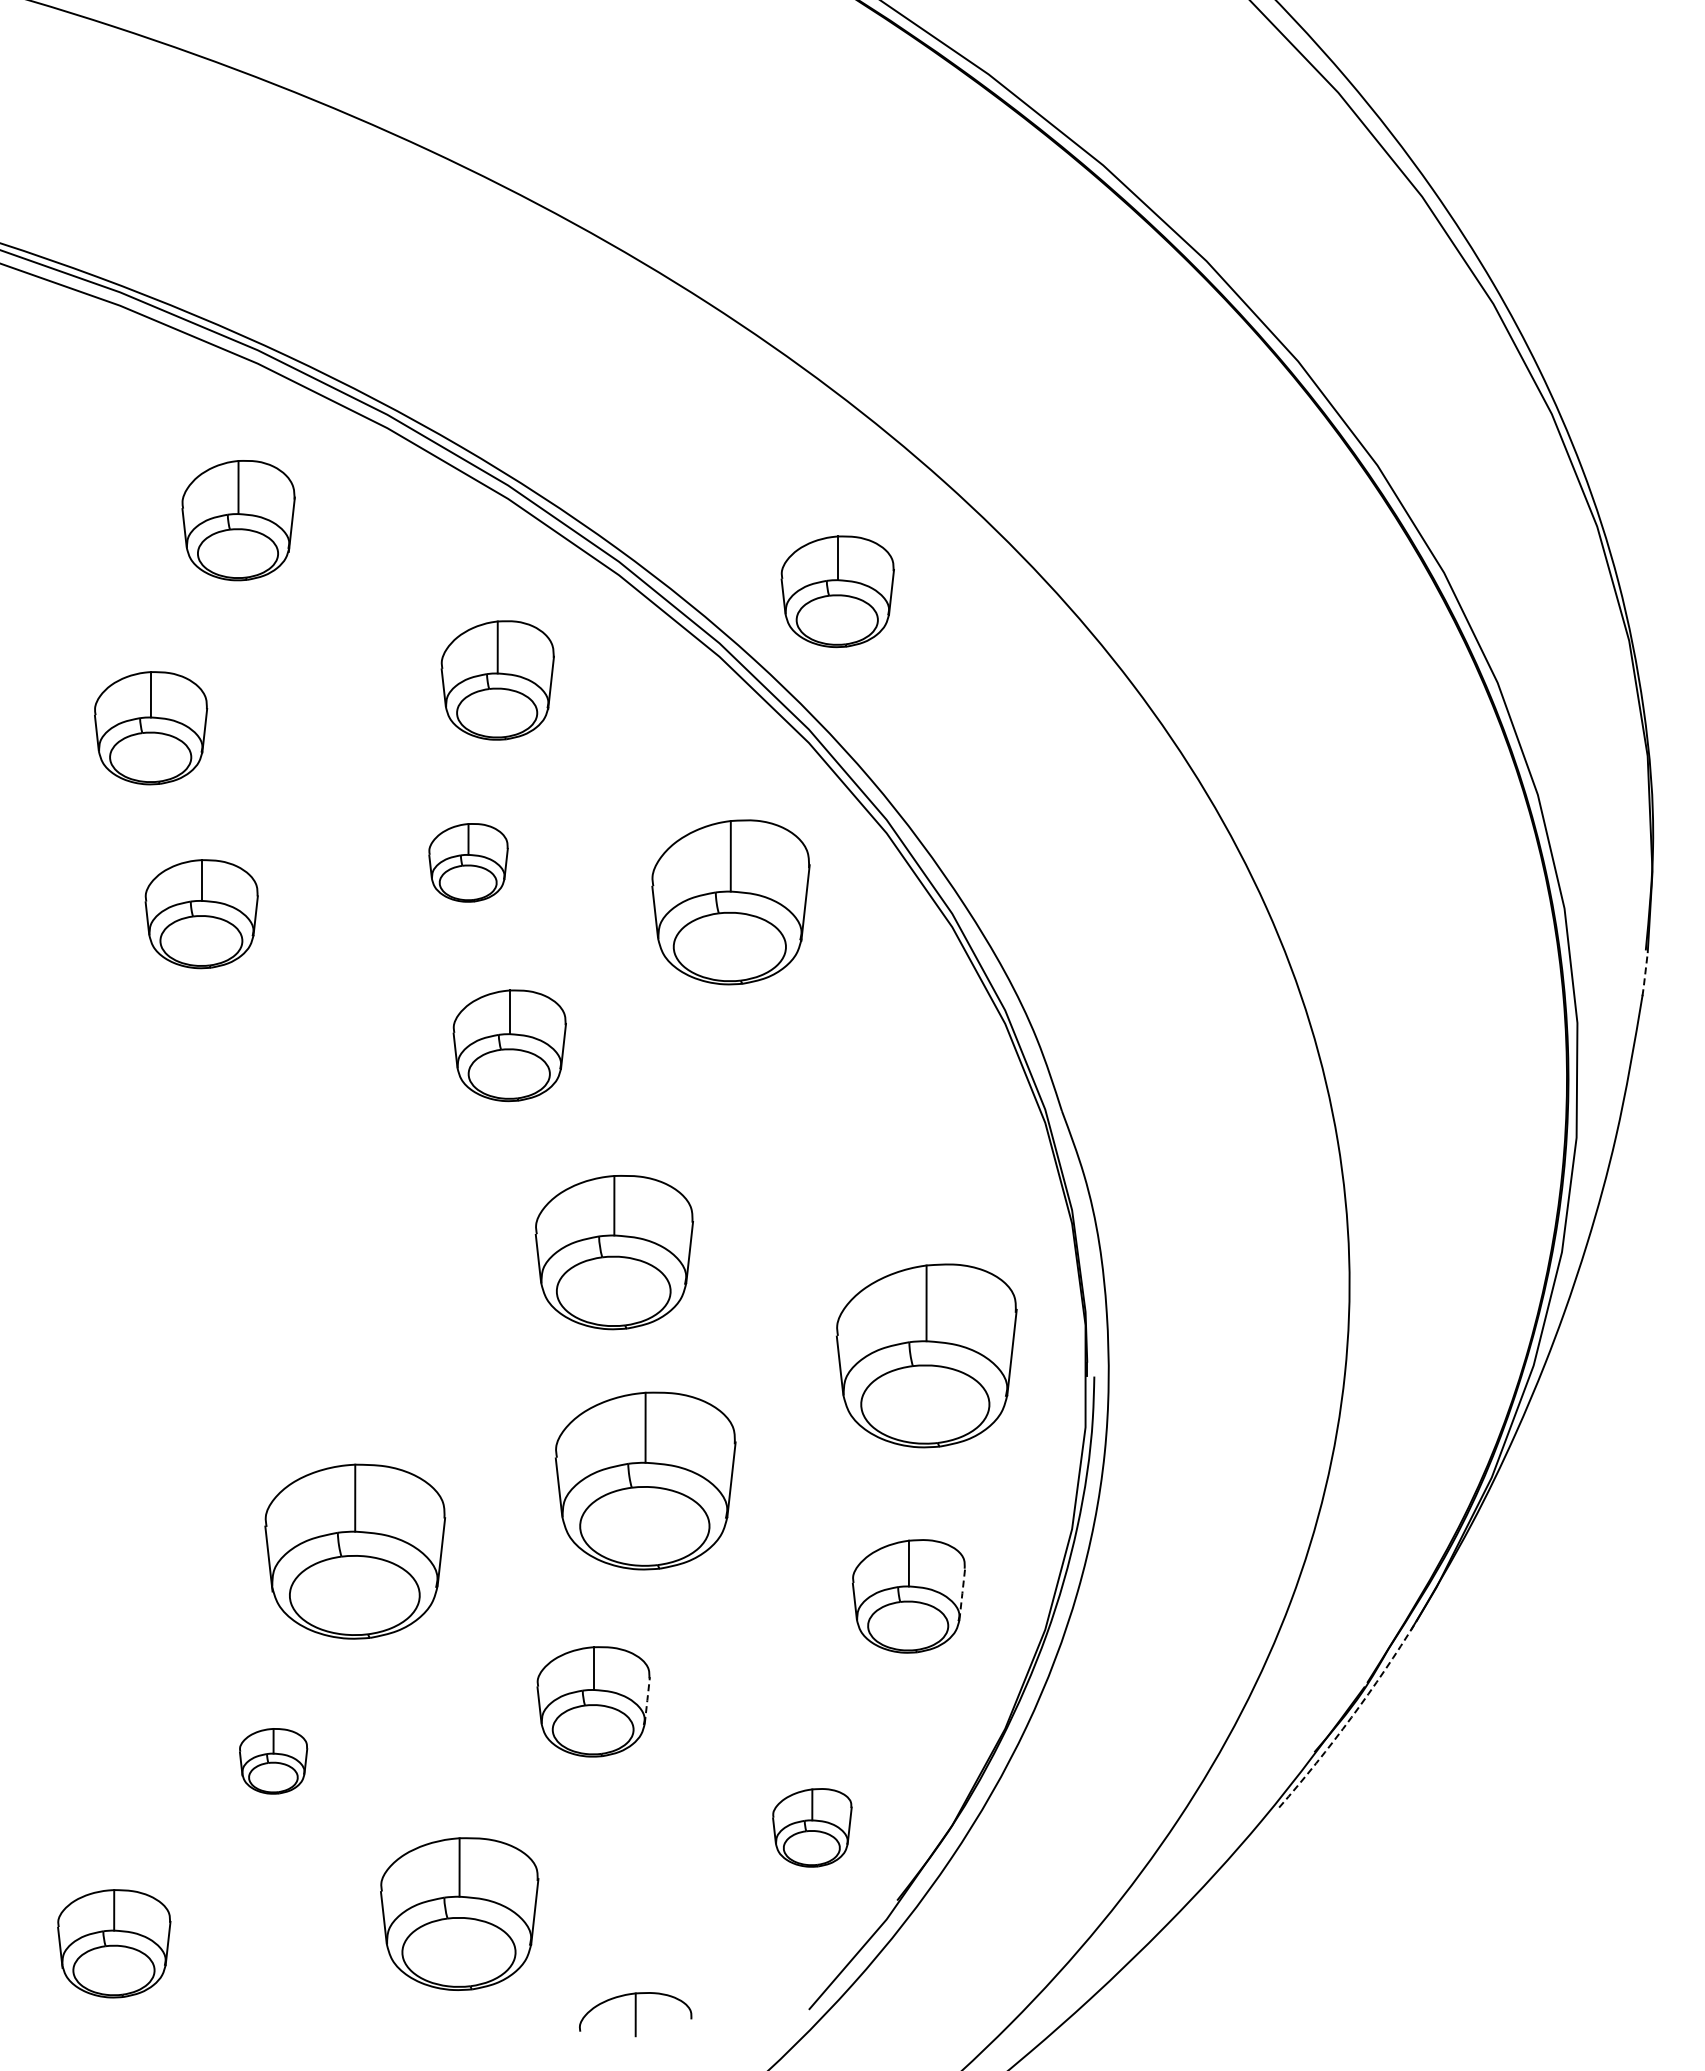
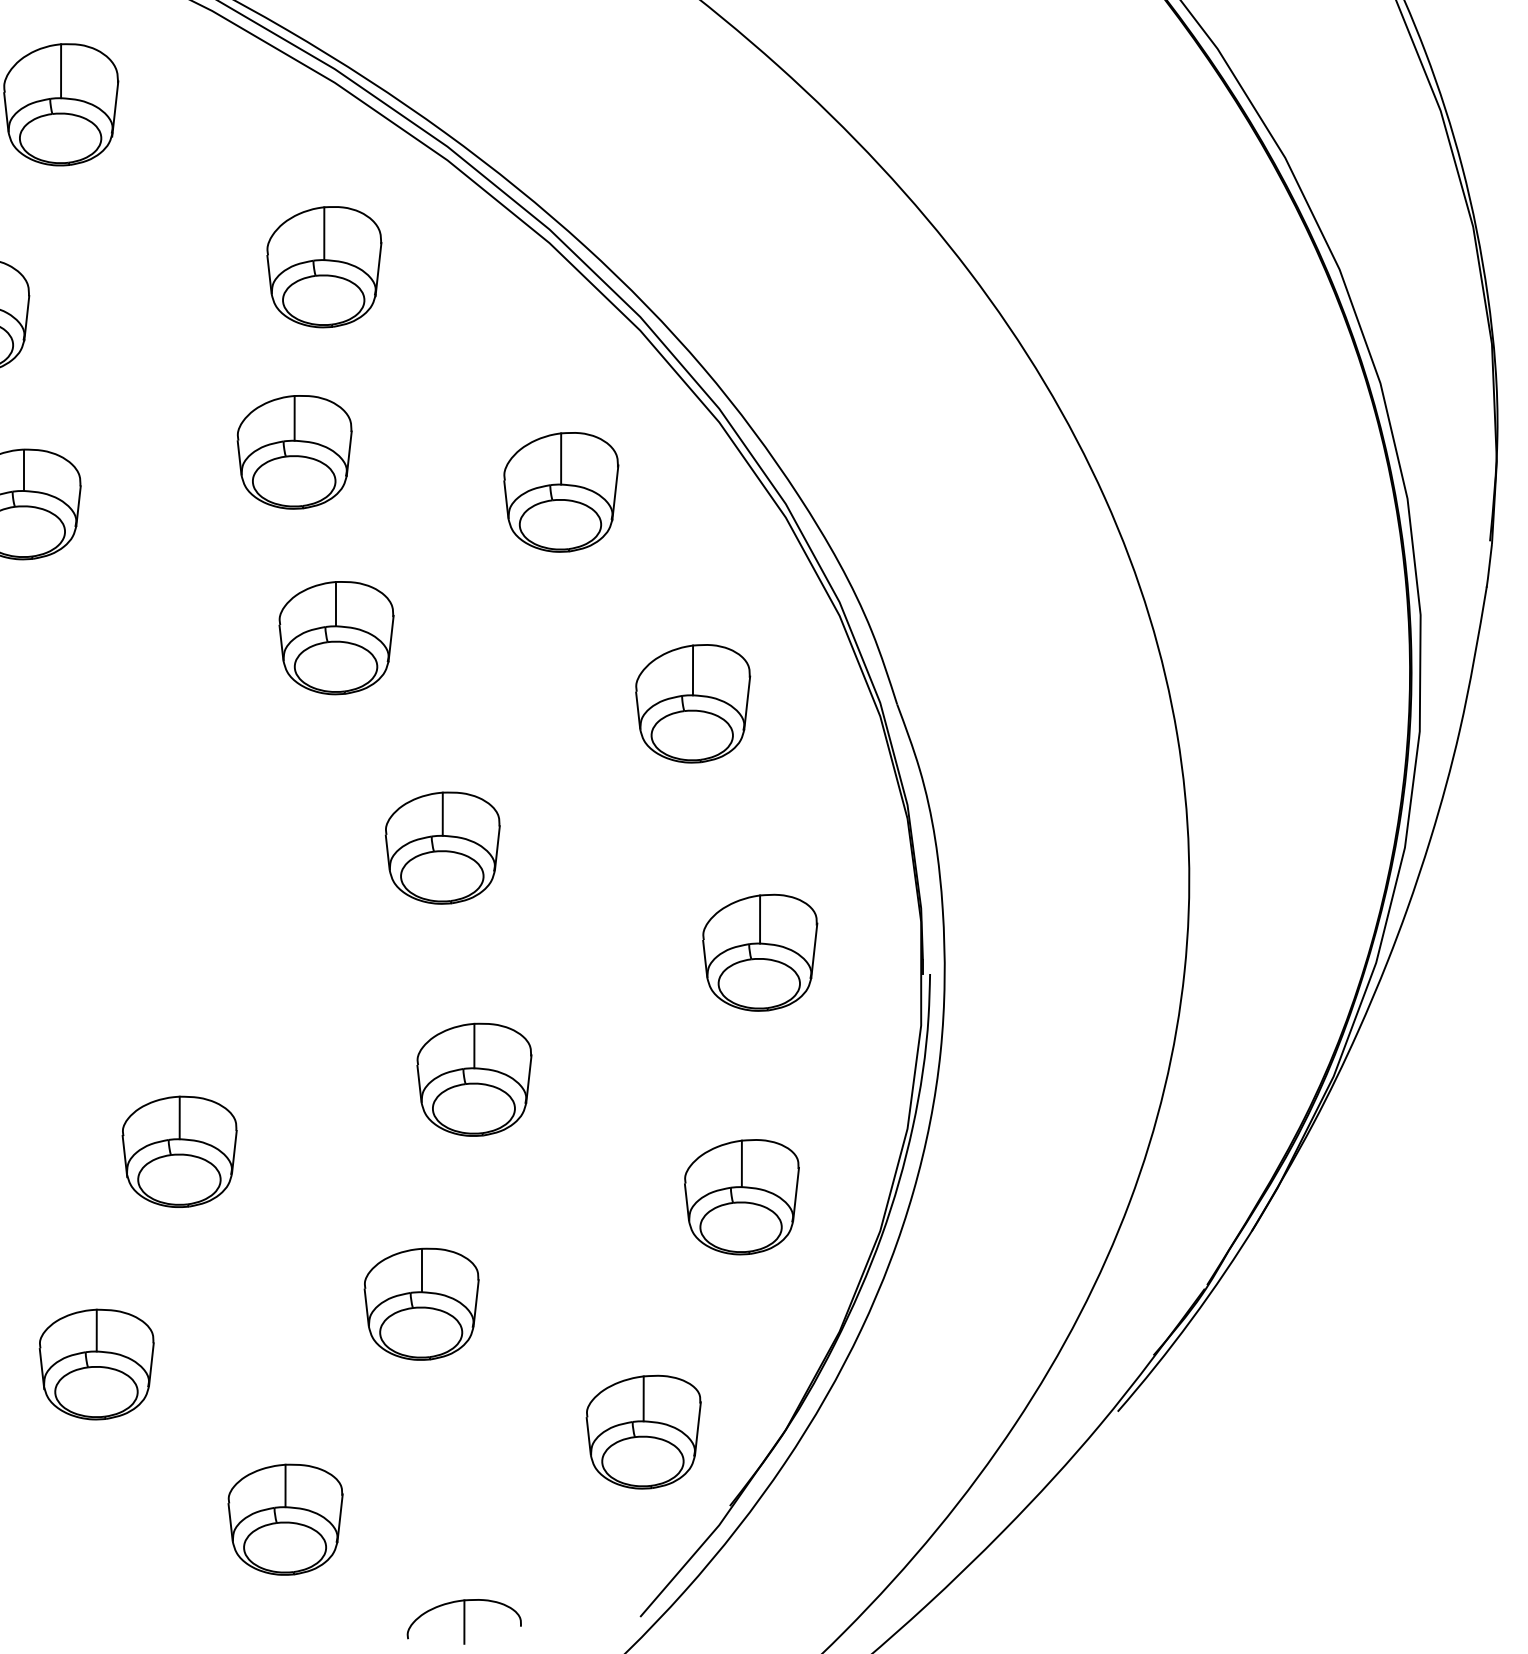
part: (837, 591) -> (669, 176), removed
part: (468, 862) -> (294, 452), size x1.43
part: (731, 901) -> (561, 491), size x0.71
line: (1645, 974) -> (1489, 565), dashed -> solid
part: (861, 1110) -> (693, 703), added
part: (614, 1252) -> (442, 848), size x0.71
part: (927, 1355) -> (760, 952), size x0.62
part: (645, 1480) -> (474, 1079), size x0.62
part: (355, 1551) -> (179, 1151), size x0.62
line: (962, 1593) -> (796, 1194), dashed -> solid
line: (647, 1700) -> (476, 1302), dashed -> solid
arc: (1351, 1717) -> (1191, 1320), dashed -> solid
part: (273, 1761) -> (96, 1364), size x1.67
part: (812, 1827) -> (643, 1431), size x1.43
part: (459, 1913) -> (285, 1519), size x0.71

